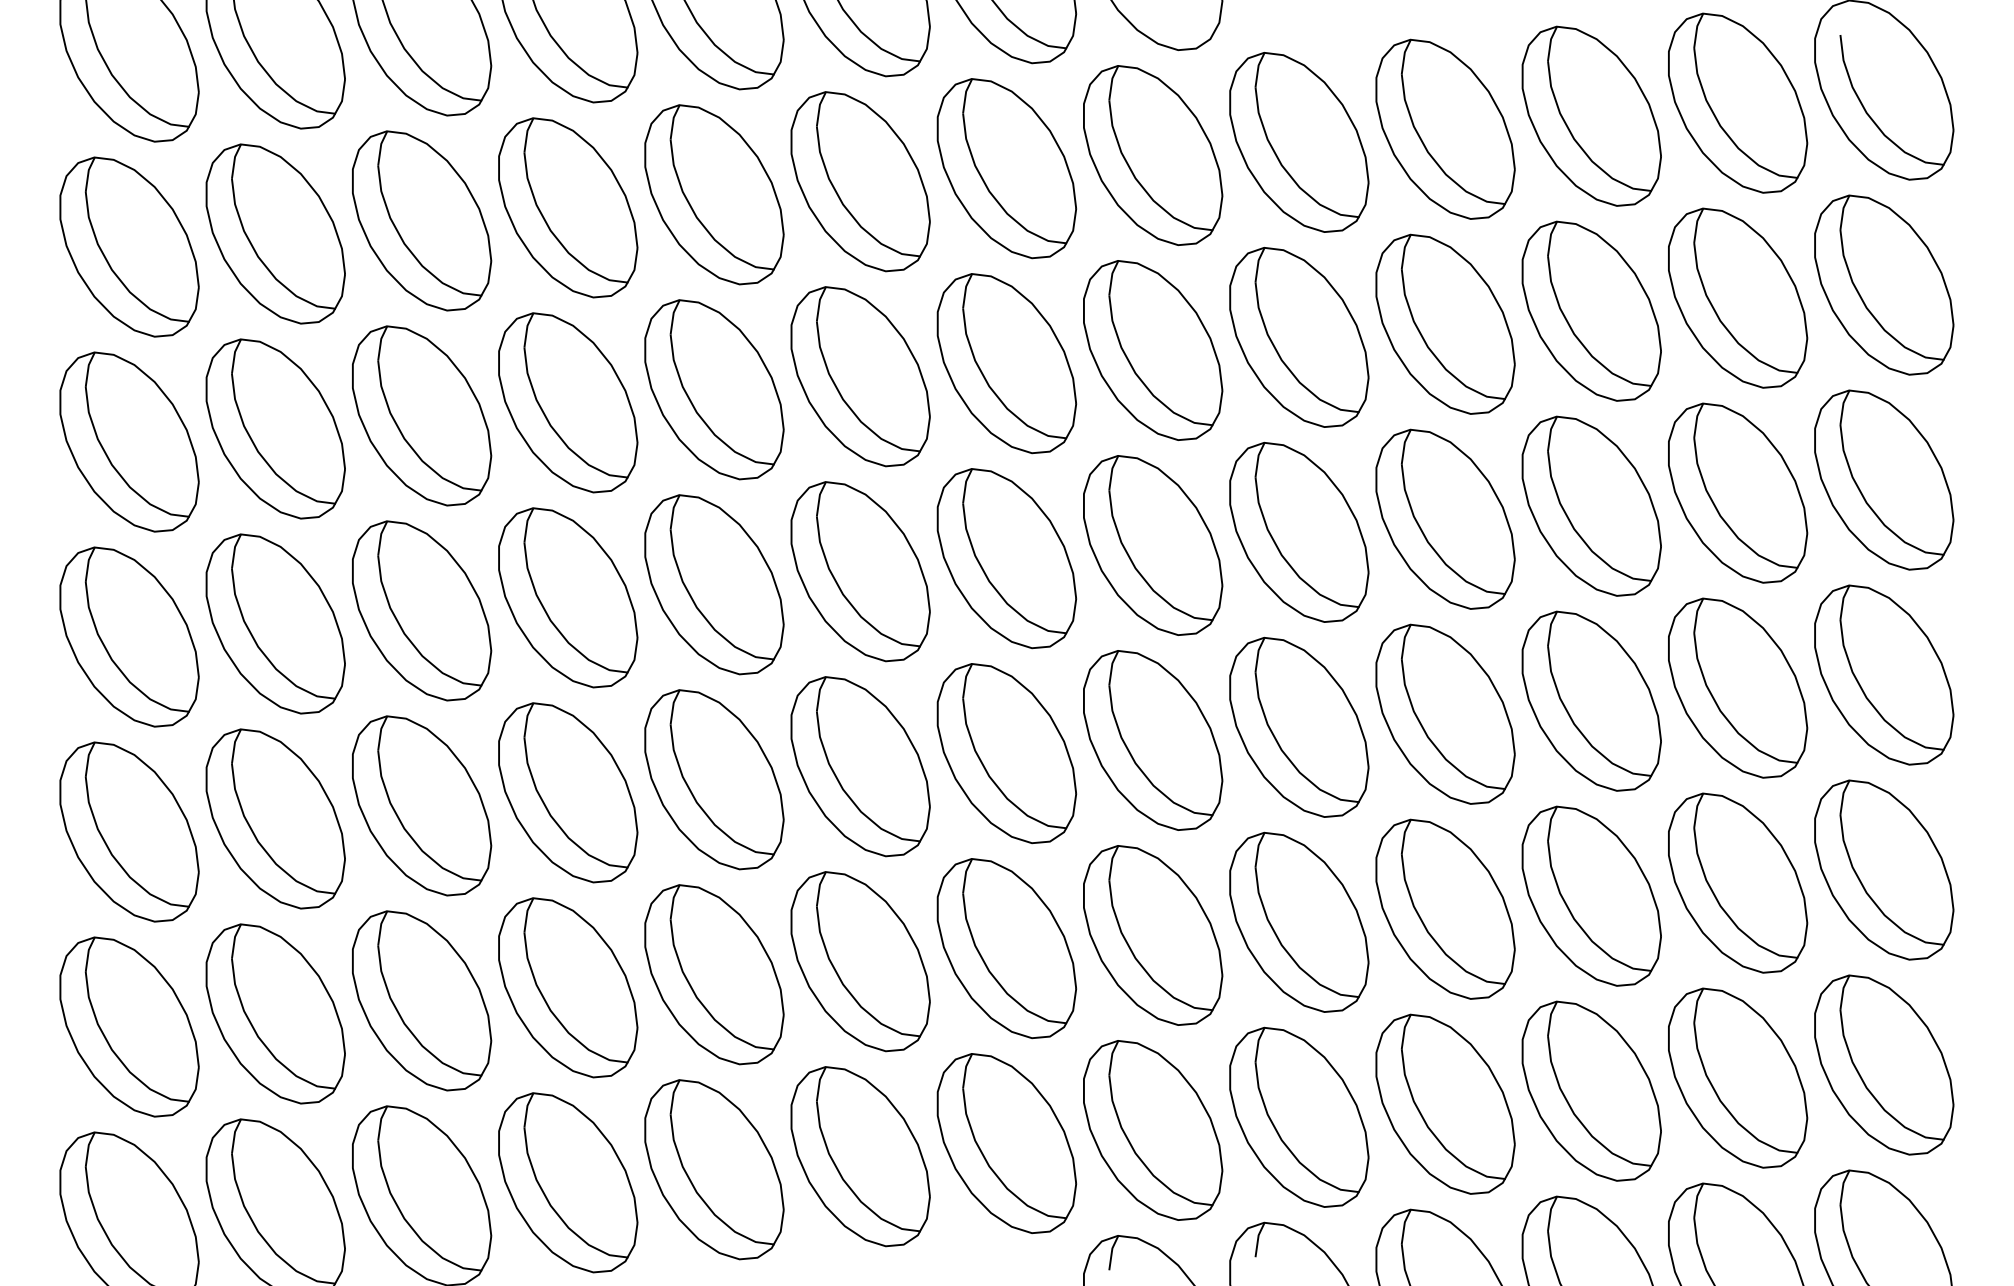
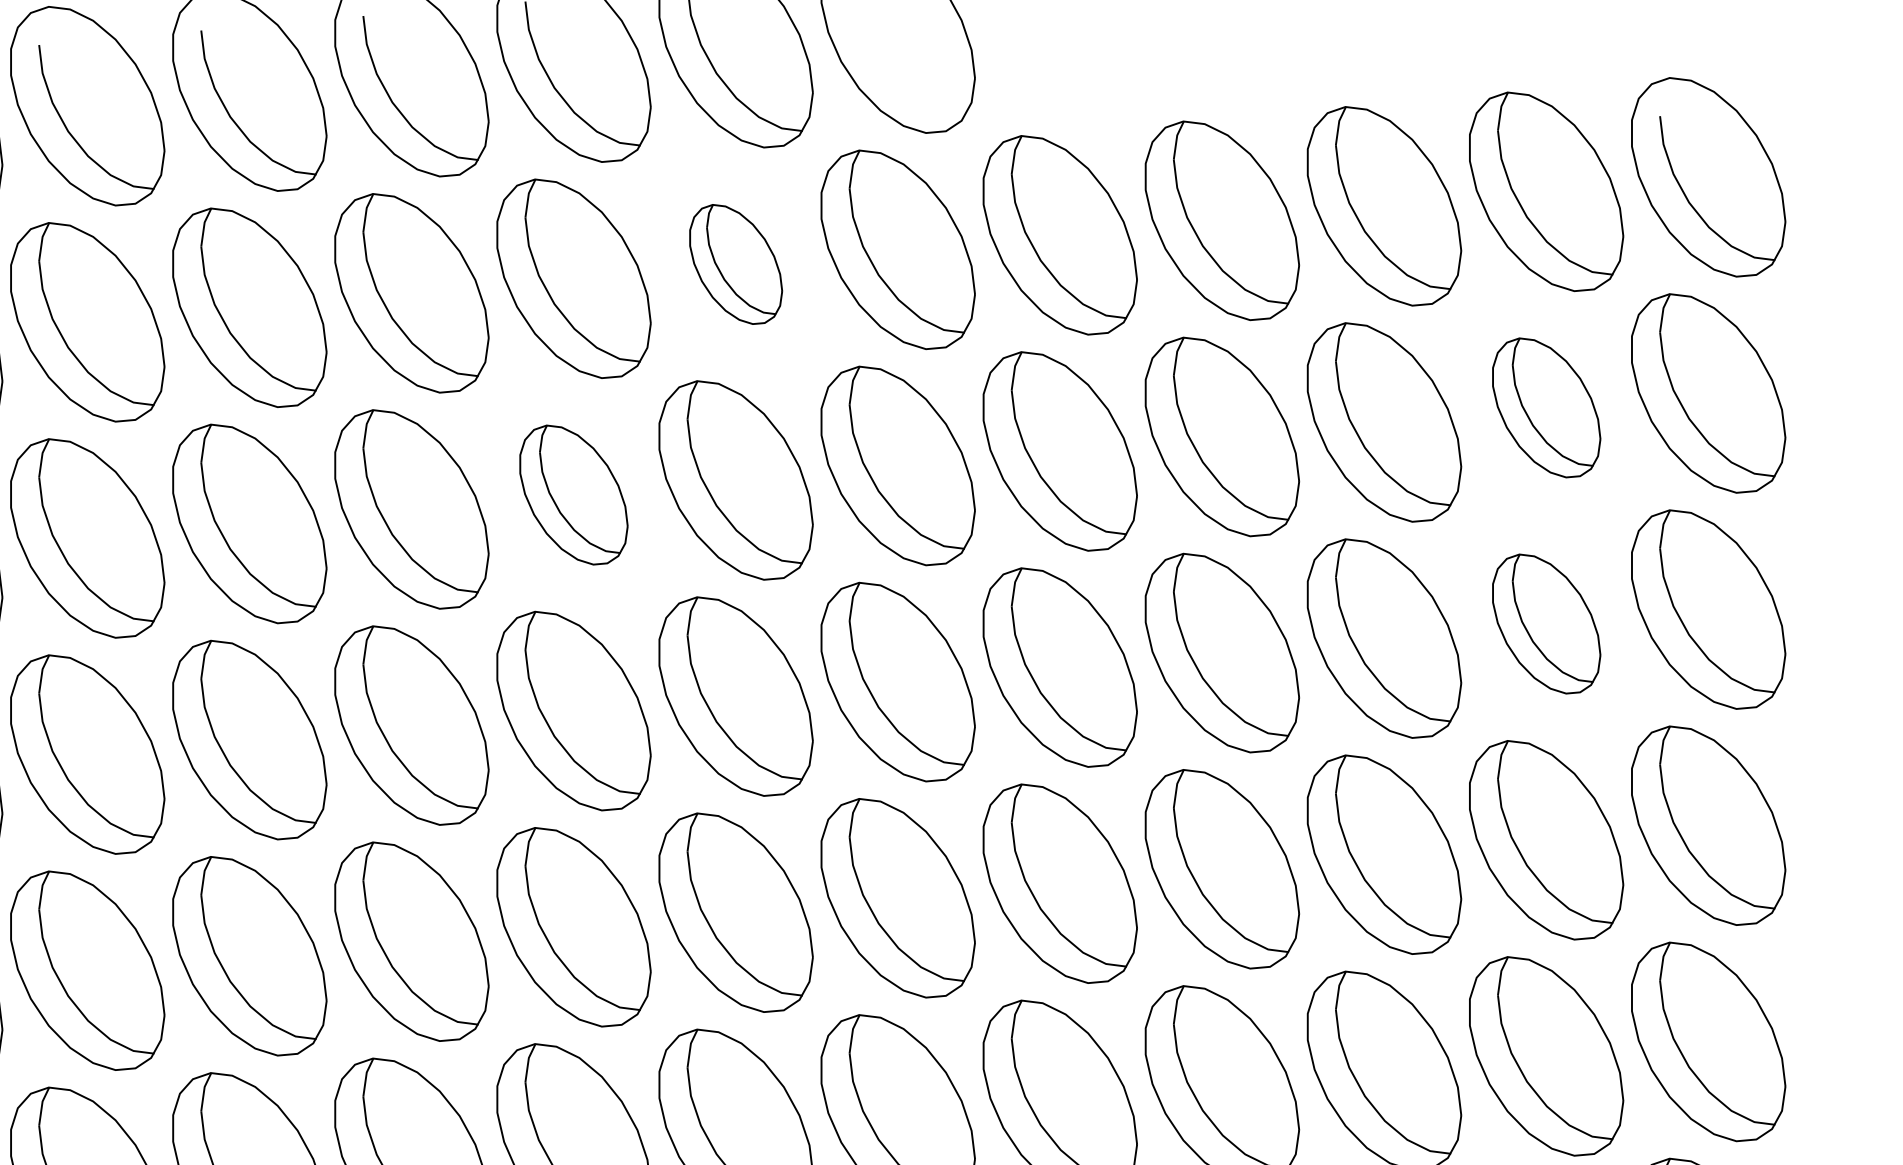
part: (1006, 168) -> (735, 264), size x0.6
part: (1738, 297) -> (1547, 407), size x0.7
part: (860, 376) -> (573, 494), size x0.7
part: (1738, 492) -> (1547, 623), size x0.7

